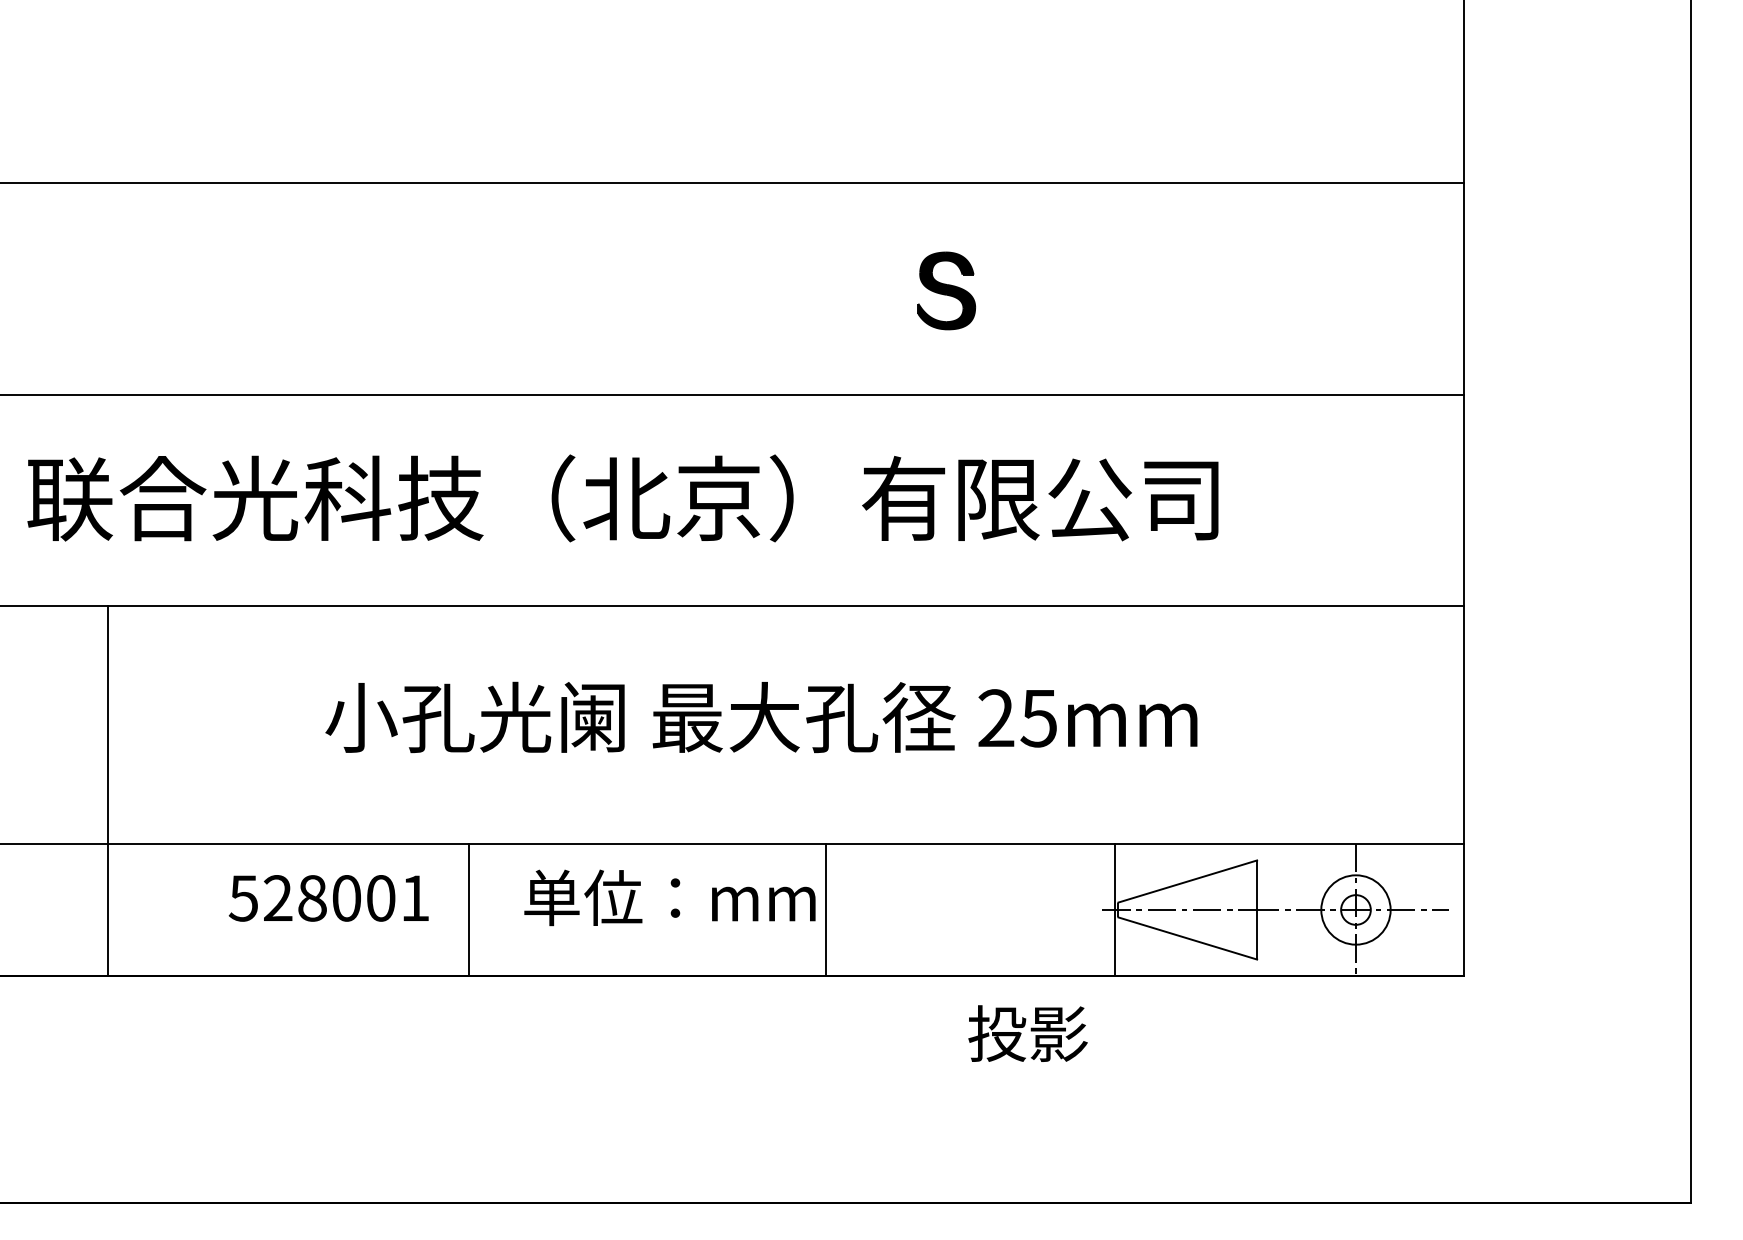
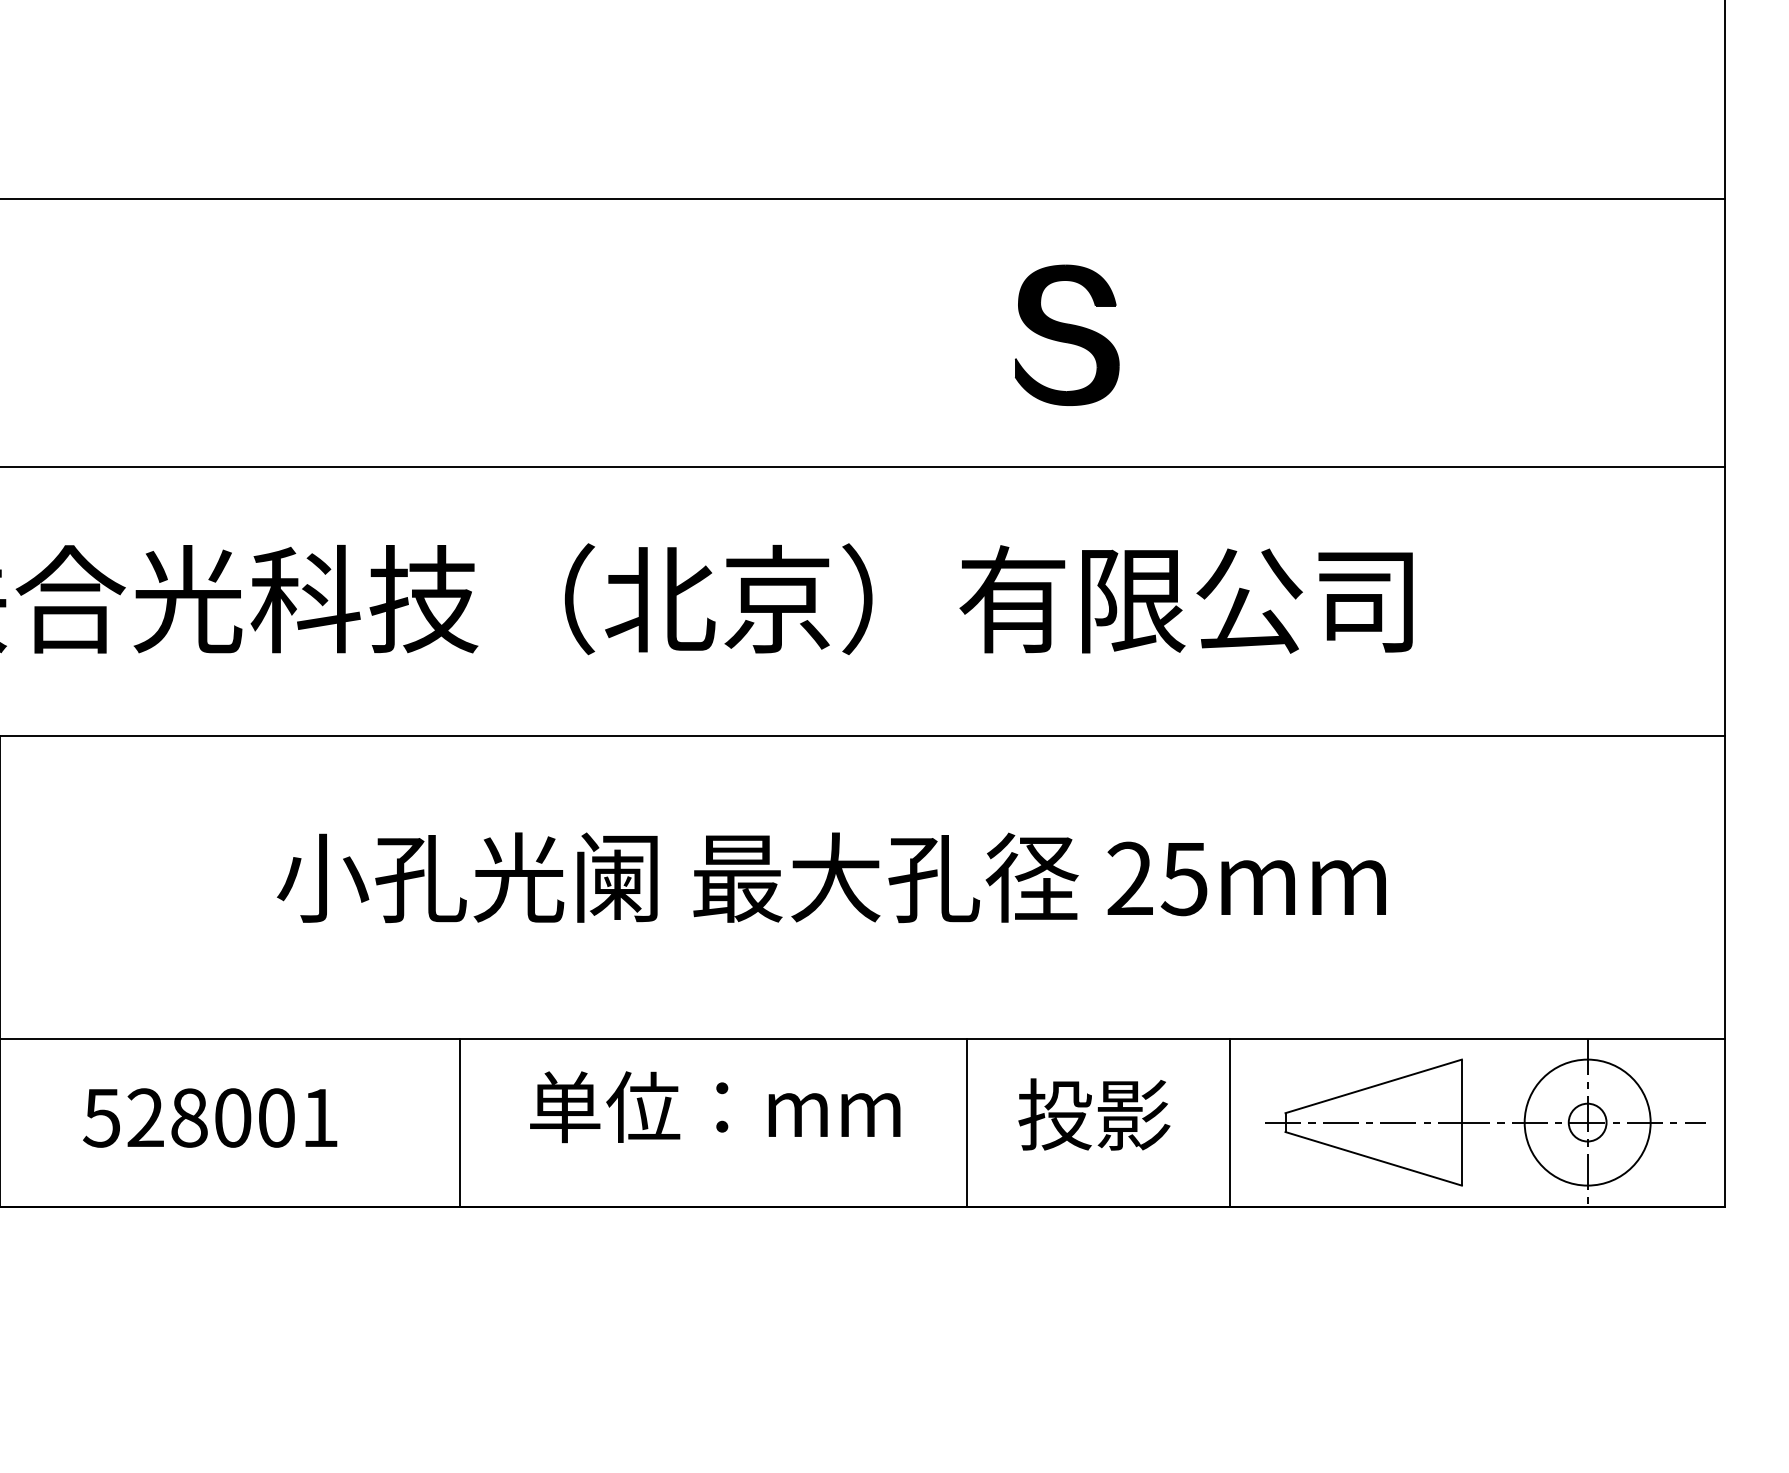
part: (946, 290) -> (1066, 334), size x1.43
text: (328, 898) -> (209, 1118), moved
line: (826, 909) -> (967, 1121), moved
line: (1115, 909) -> (1230, 1121), moved
circle: (1355, 909) -> (1587, 1121), size x1.43
text: (1027, 1033) -> (1093, 1114), moved

